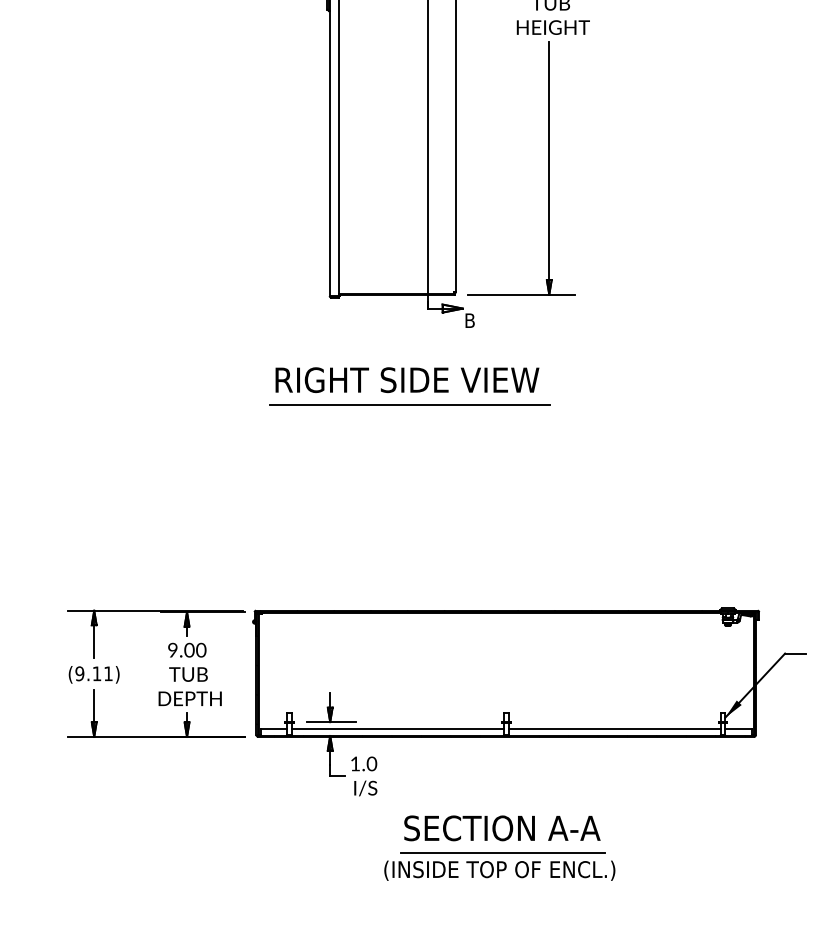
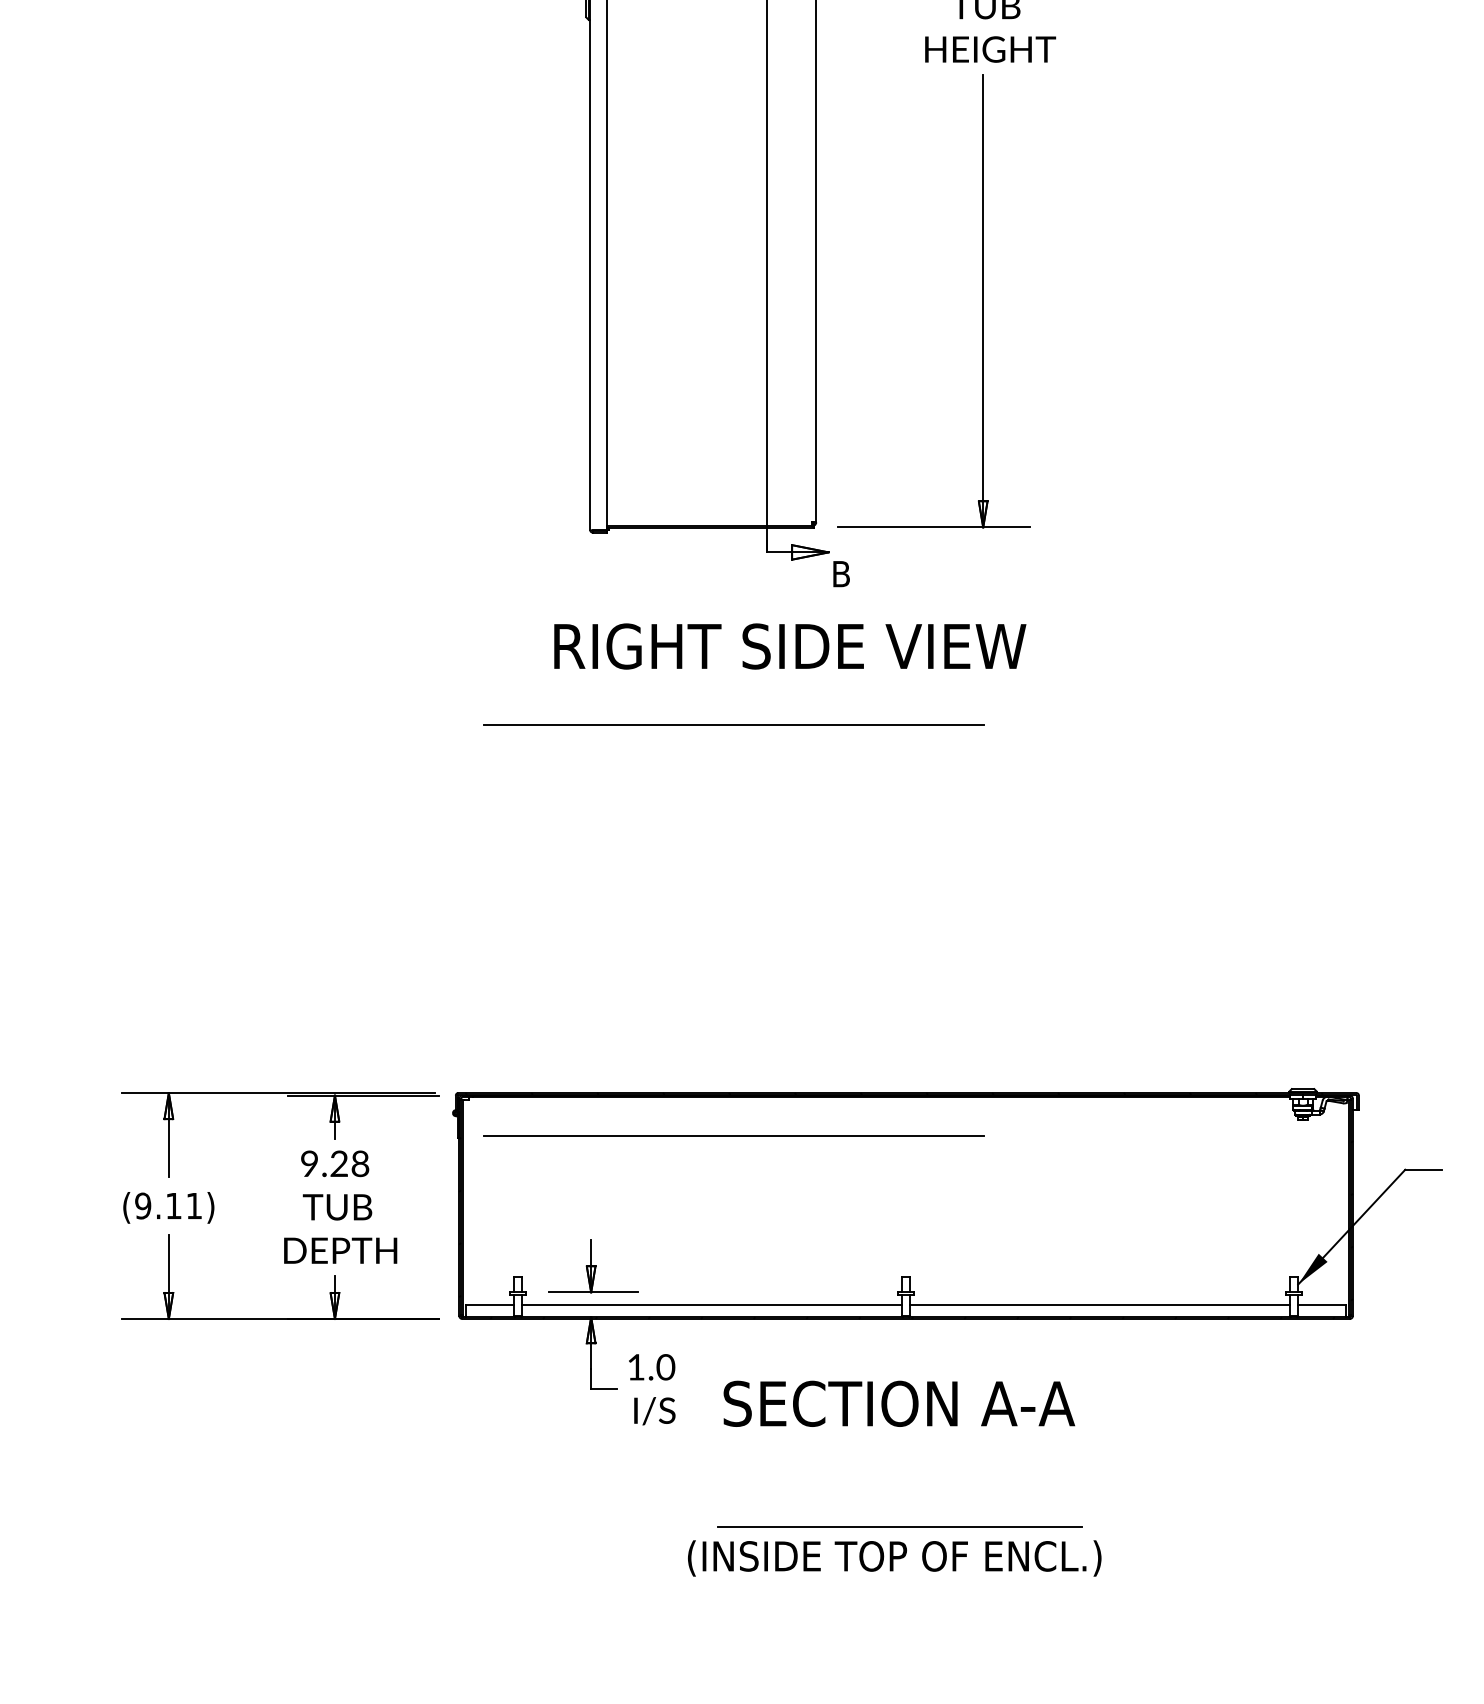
text: (407, 379) -> (790, 645), moved
line: (409, 634) -> (733, 1135), added
text: (195, 650) -> (350, 1164), 9.00 -> 9.28
text: (502, 828) -> (899, 1404), moved

